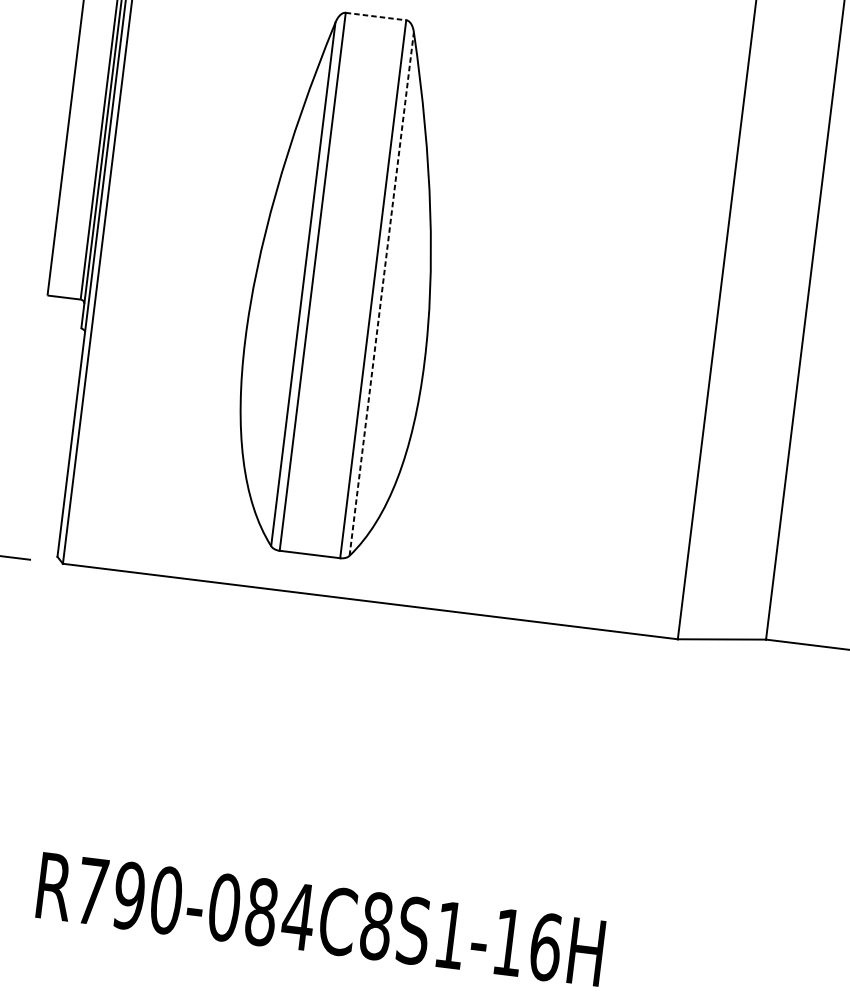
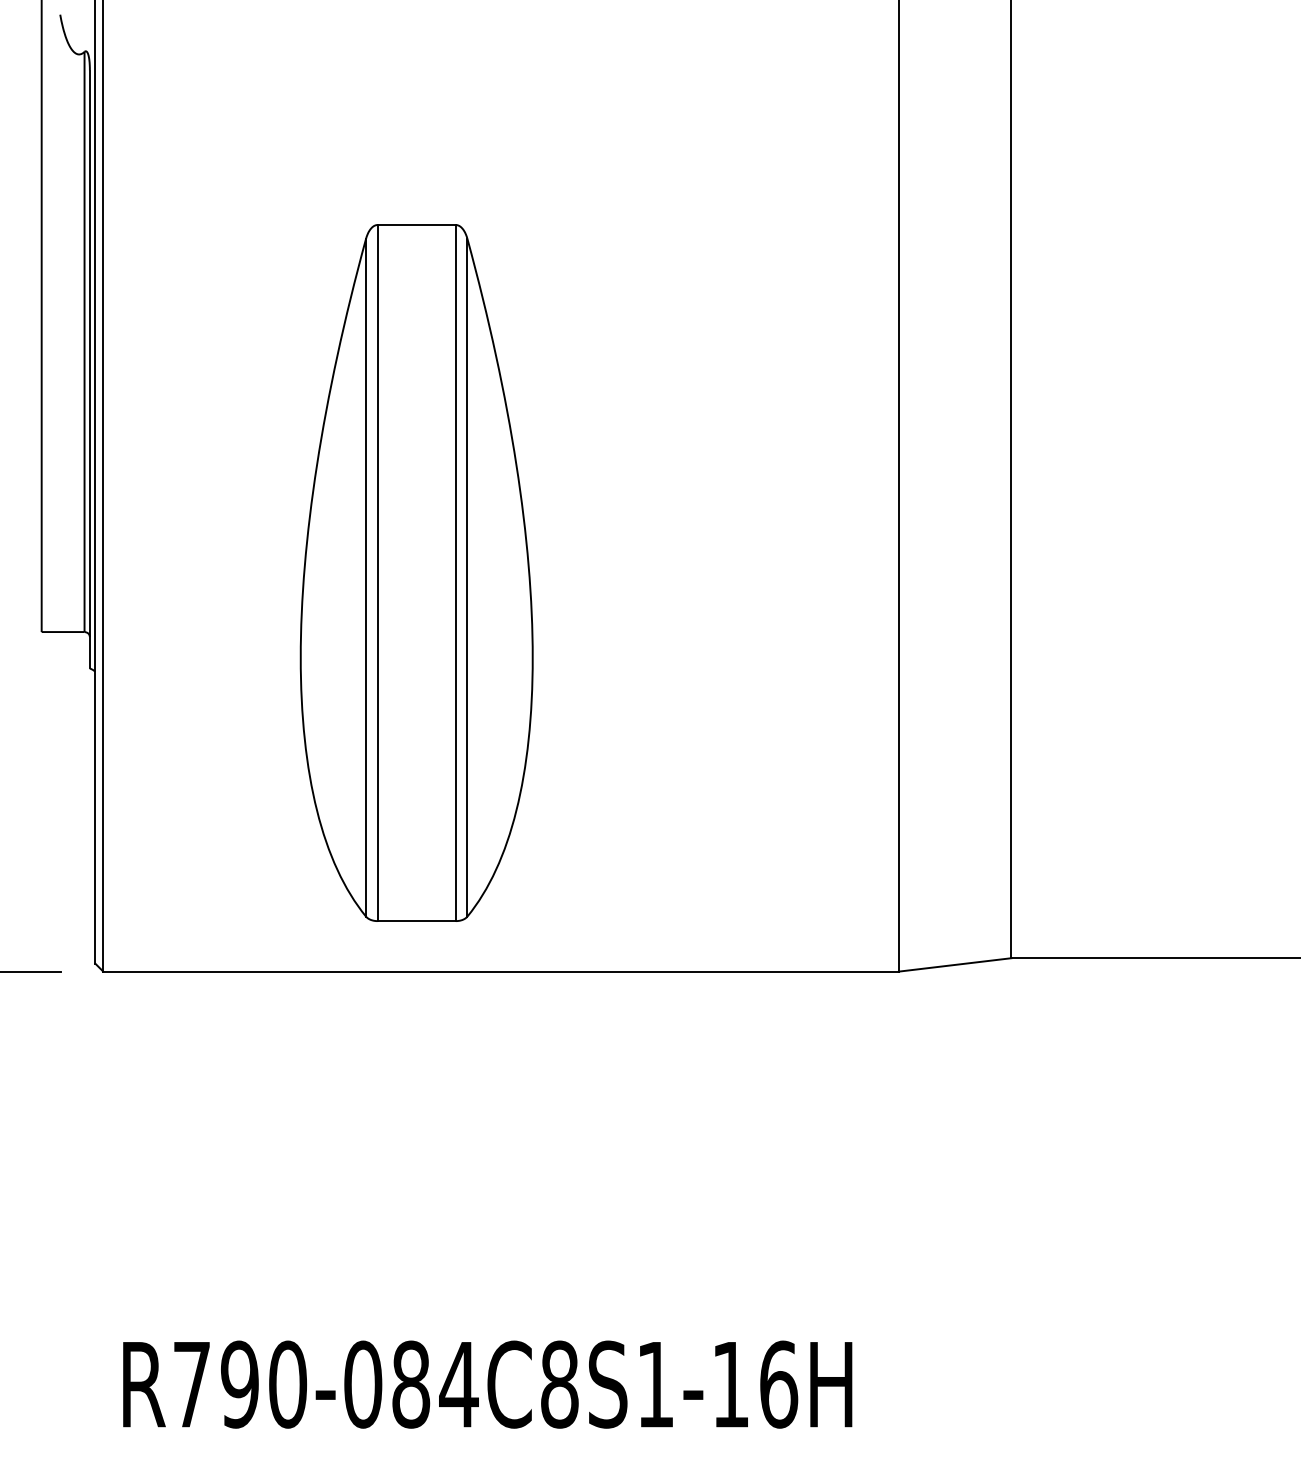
line: (376, 17) -> (417, 225), dashed -> solid
line: (381, 293) -> (467, 577), dashed -> solid

